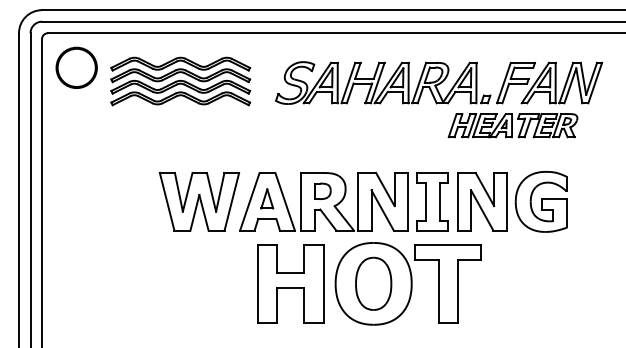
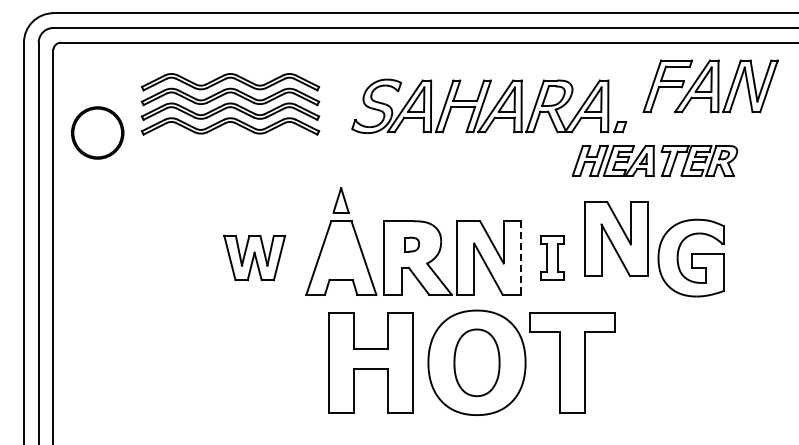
part: (76, 67) -> (97, 132), moved
part: (549, 83) -> (710, 86), moved
part: (322, 191) -> (411, 244), size x0.7
part: (266, 199) -> (340, 200), moved
part: (199, 201) -> (254, 257), size x0.6
part: (432, 201) -> (552, 257), size x0.6
part: (482, 201) -> (616, 238), moved
line: (407, 202) -> (520, 258), solid -> dashed

